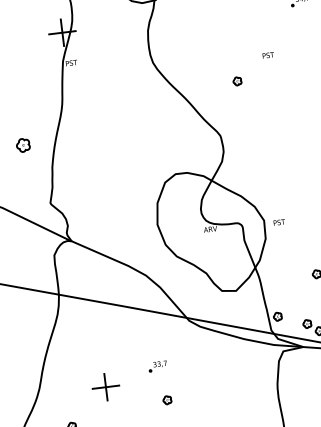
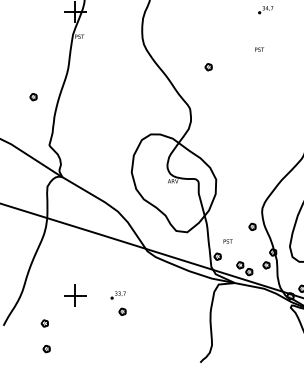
text: (268, 55) -> (259, 49), moved
part: (23, 146) -> (33, 97), size x0.62
text: (278, 222) -> (227, 241), moved
part: (156, 366) -> (117, 295), moved

